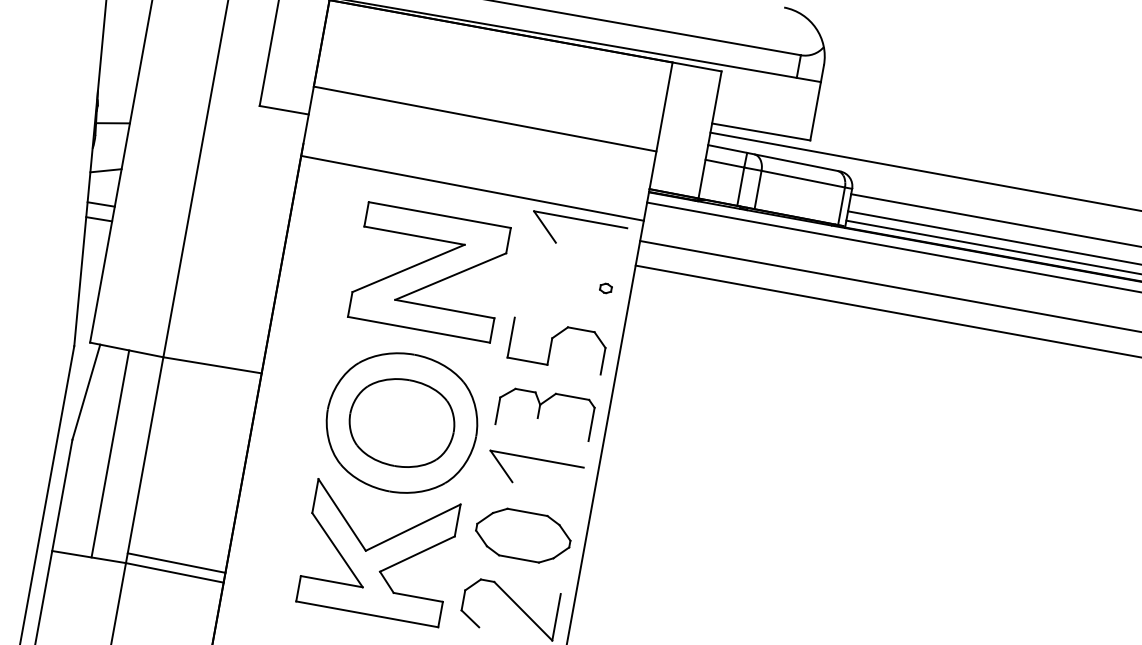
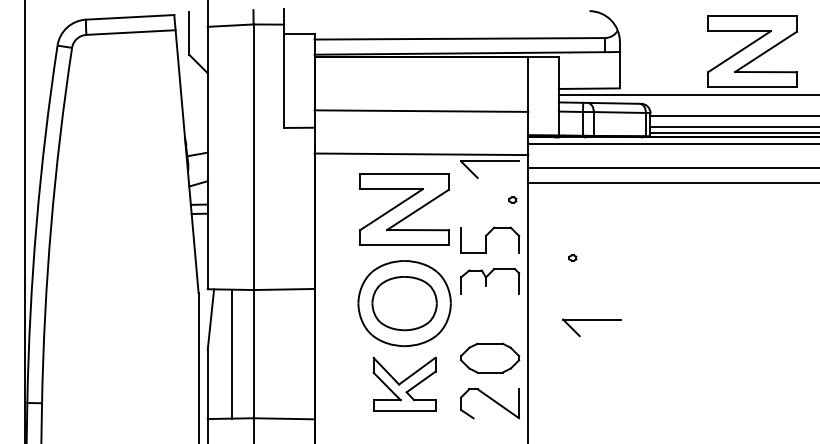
part: (1034, 119) -> (752, 51), added
part: (684, 398) -> (572, 257), added
part: (535, 460) -> (591, 320), moved
part: (378, 552) -> (404, 384), size x0.7
line: (175, 562) -> (283, 412), removed

